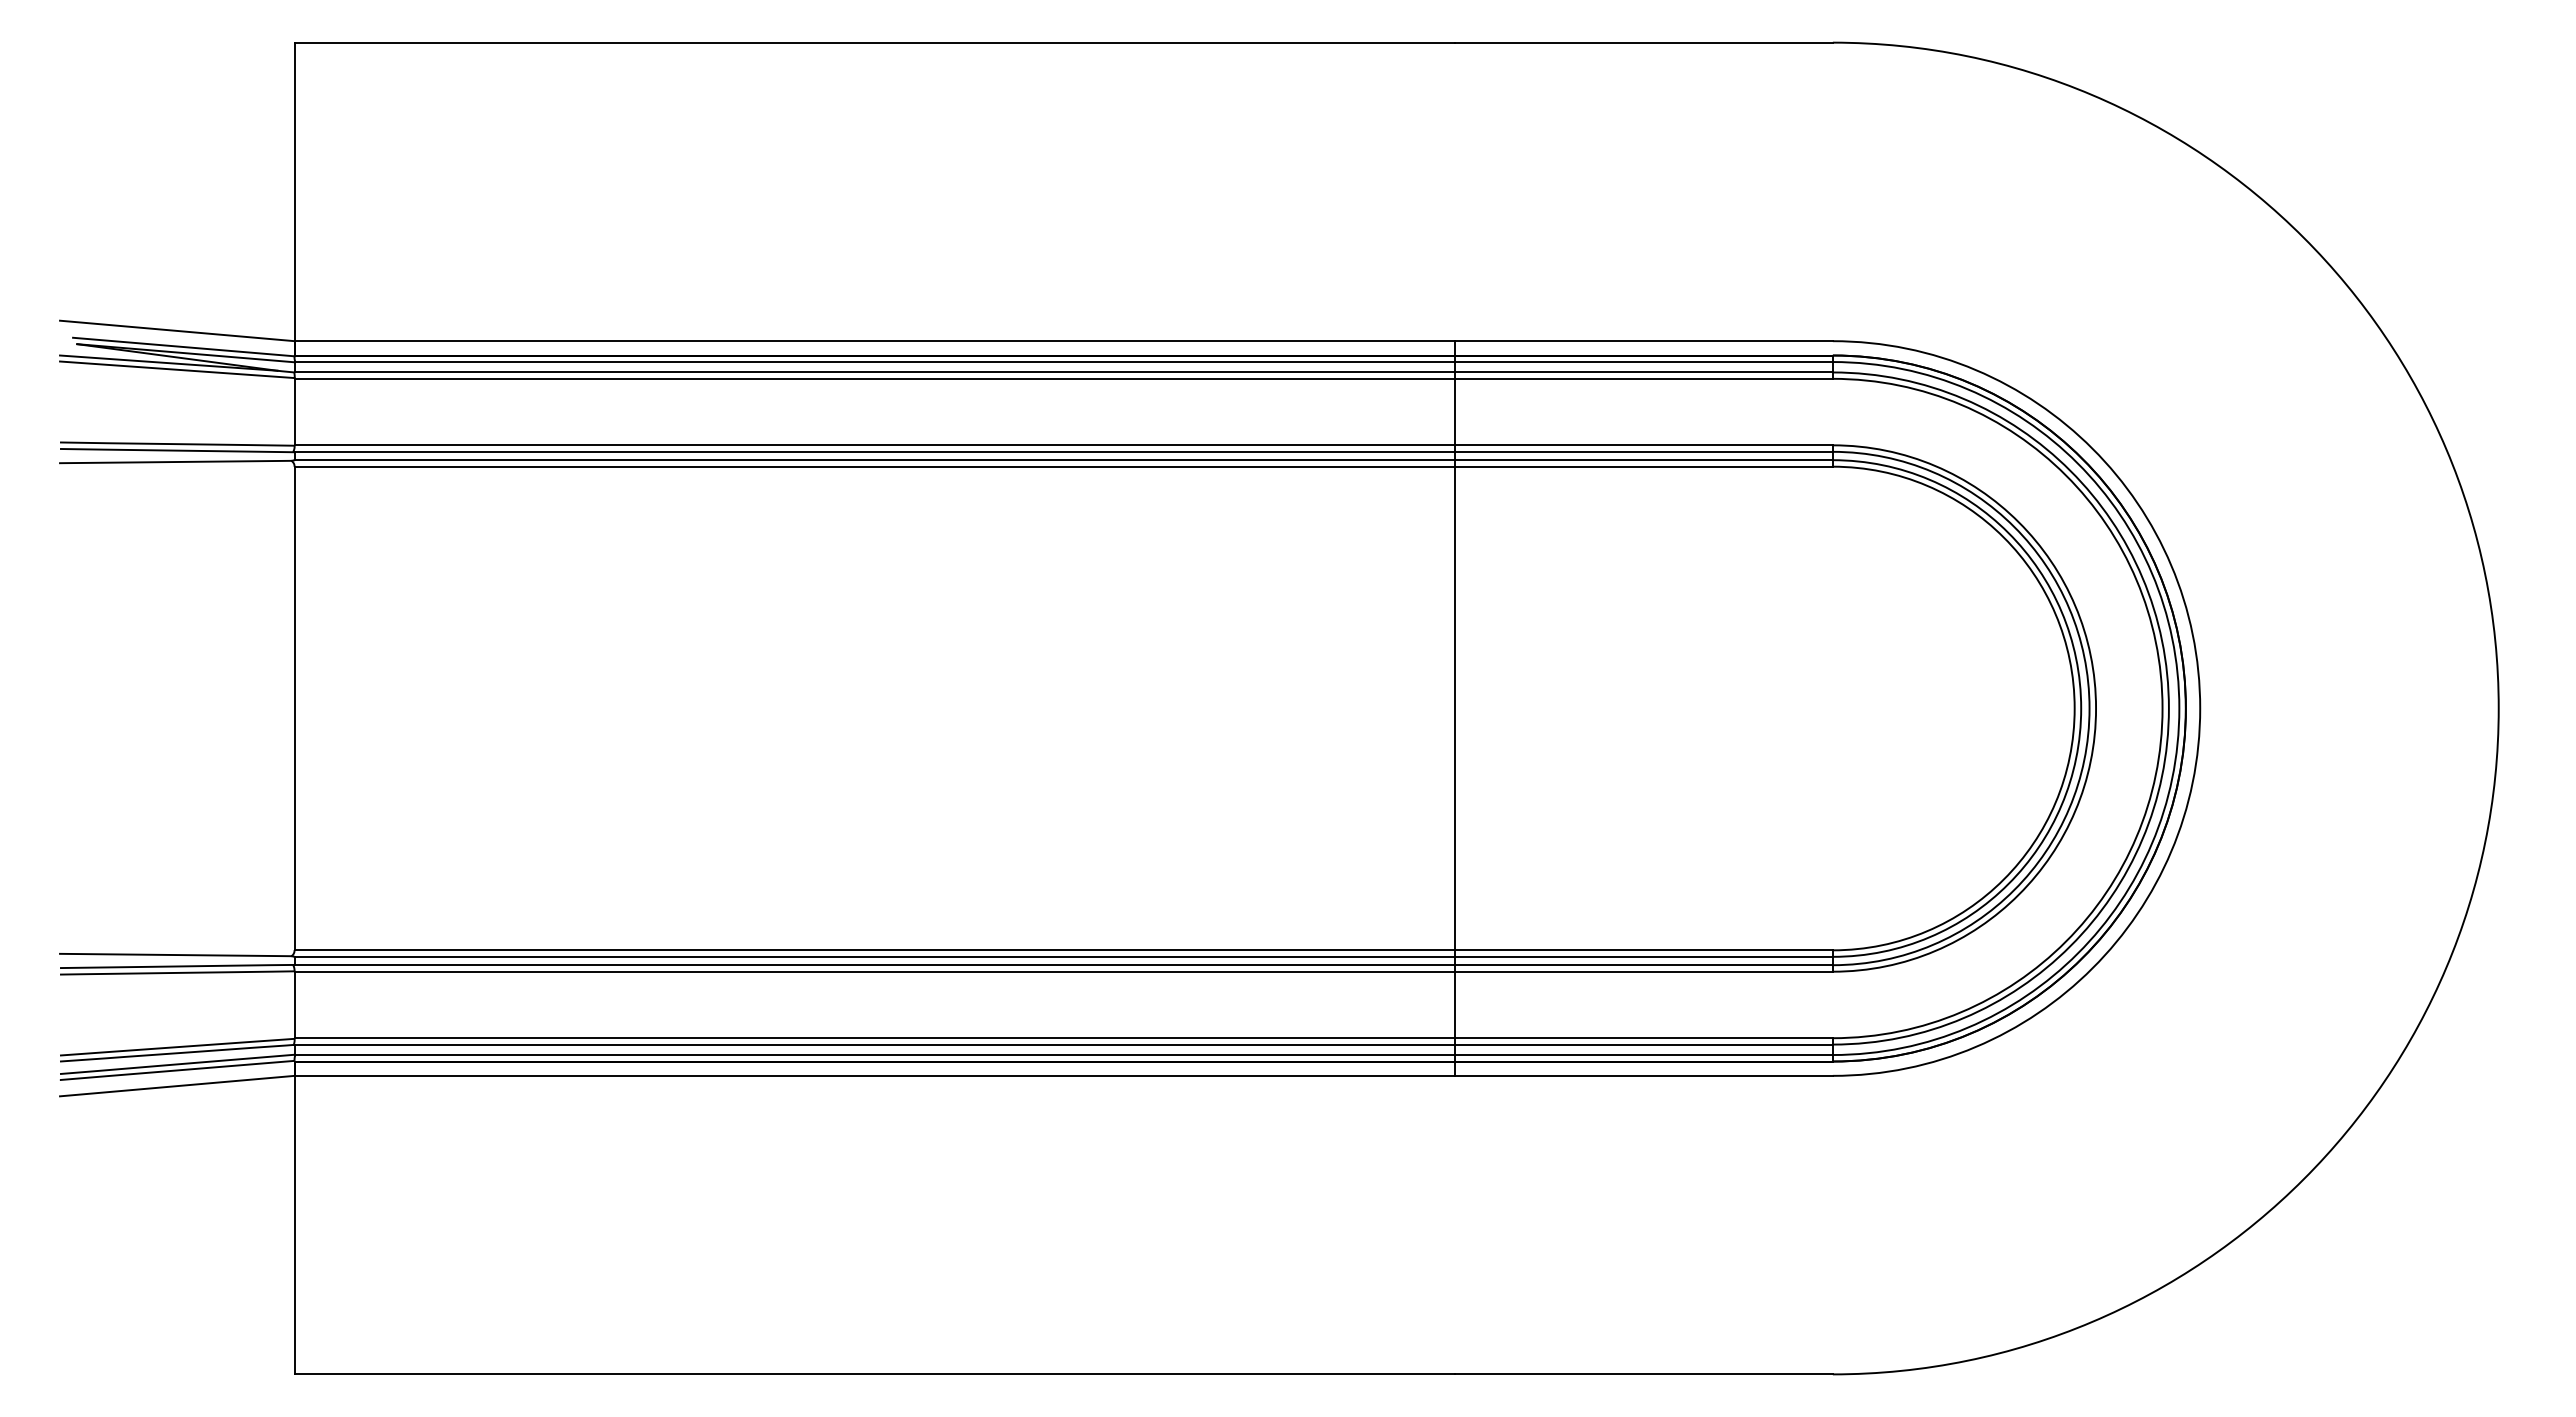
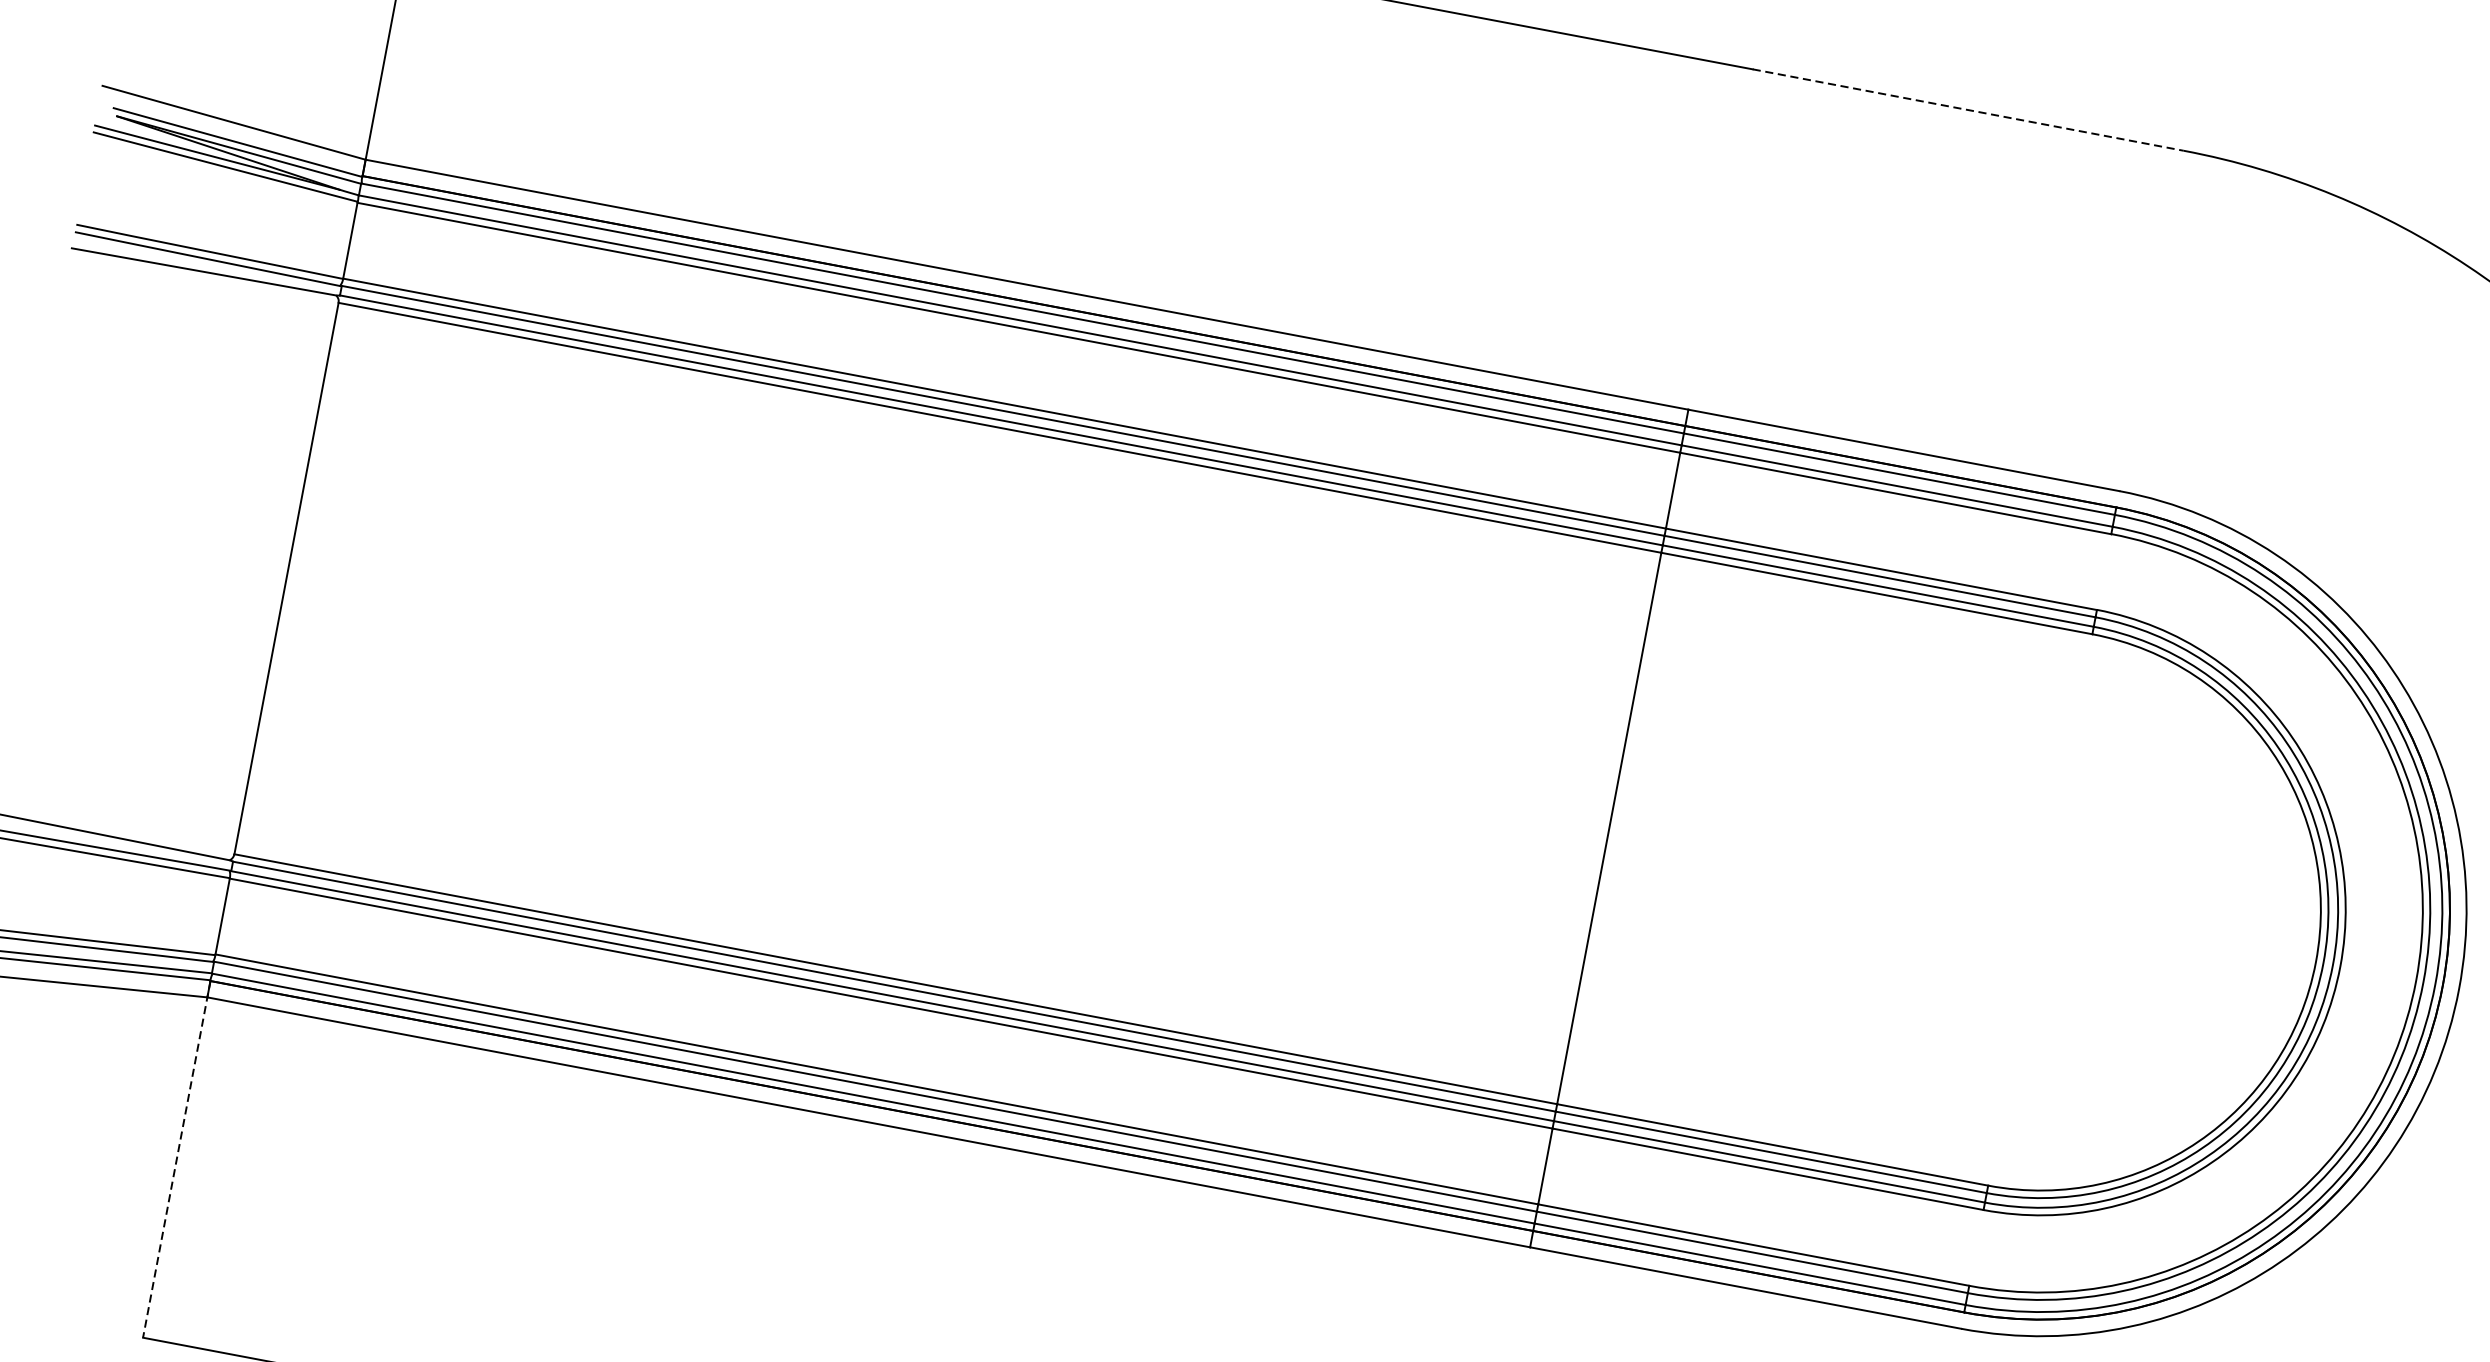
line: (1644, 42) -> (1969, 110), solid -> dashed
line: (294, 1218) -> (176, 1159), solid -> dashed

